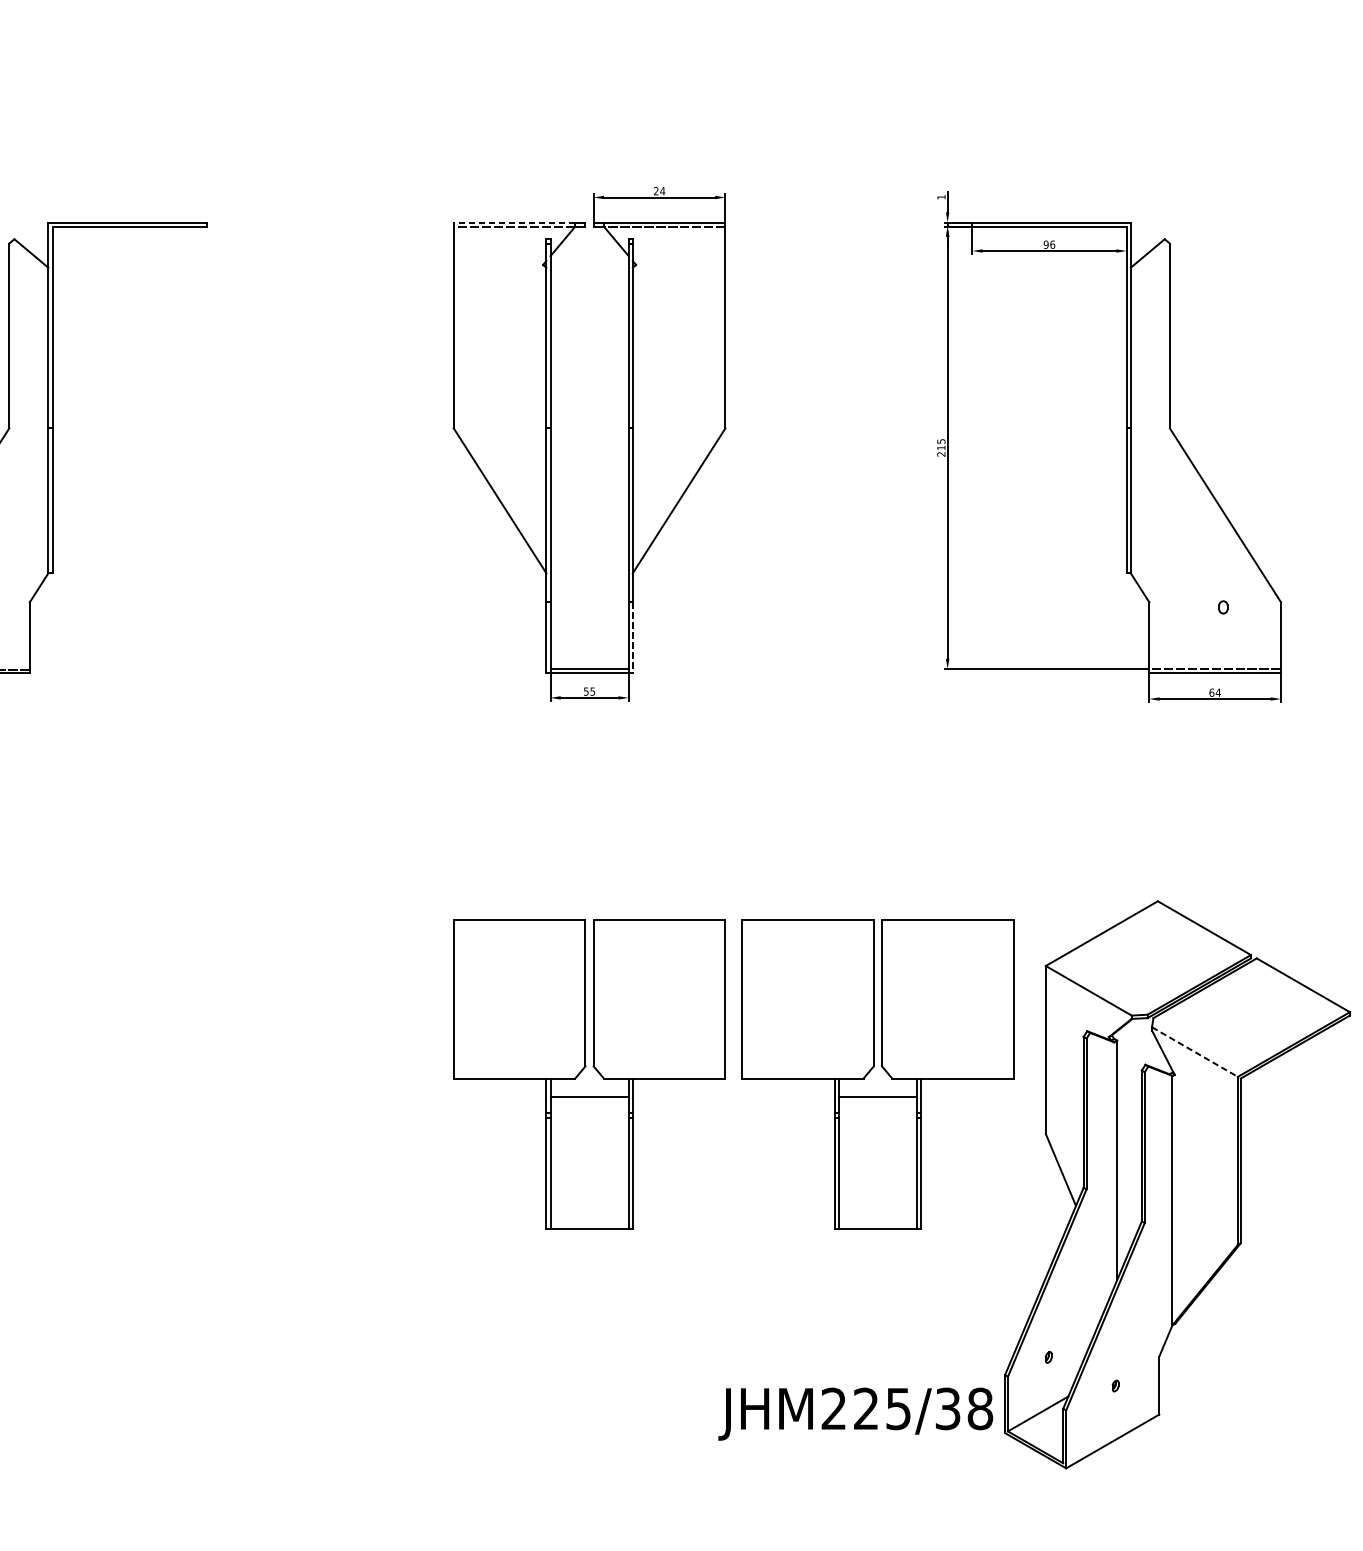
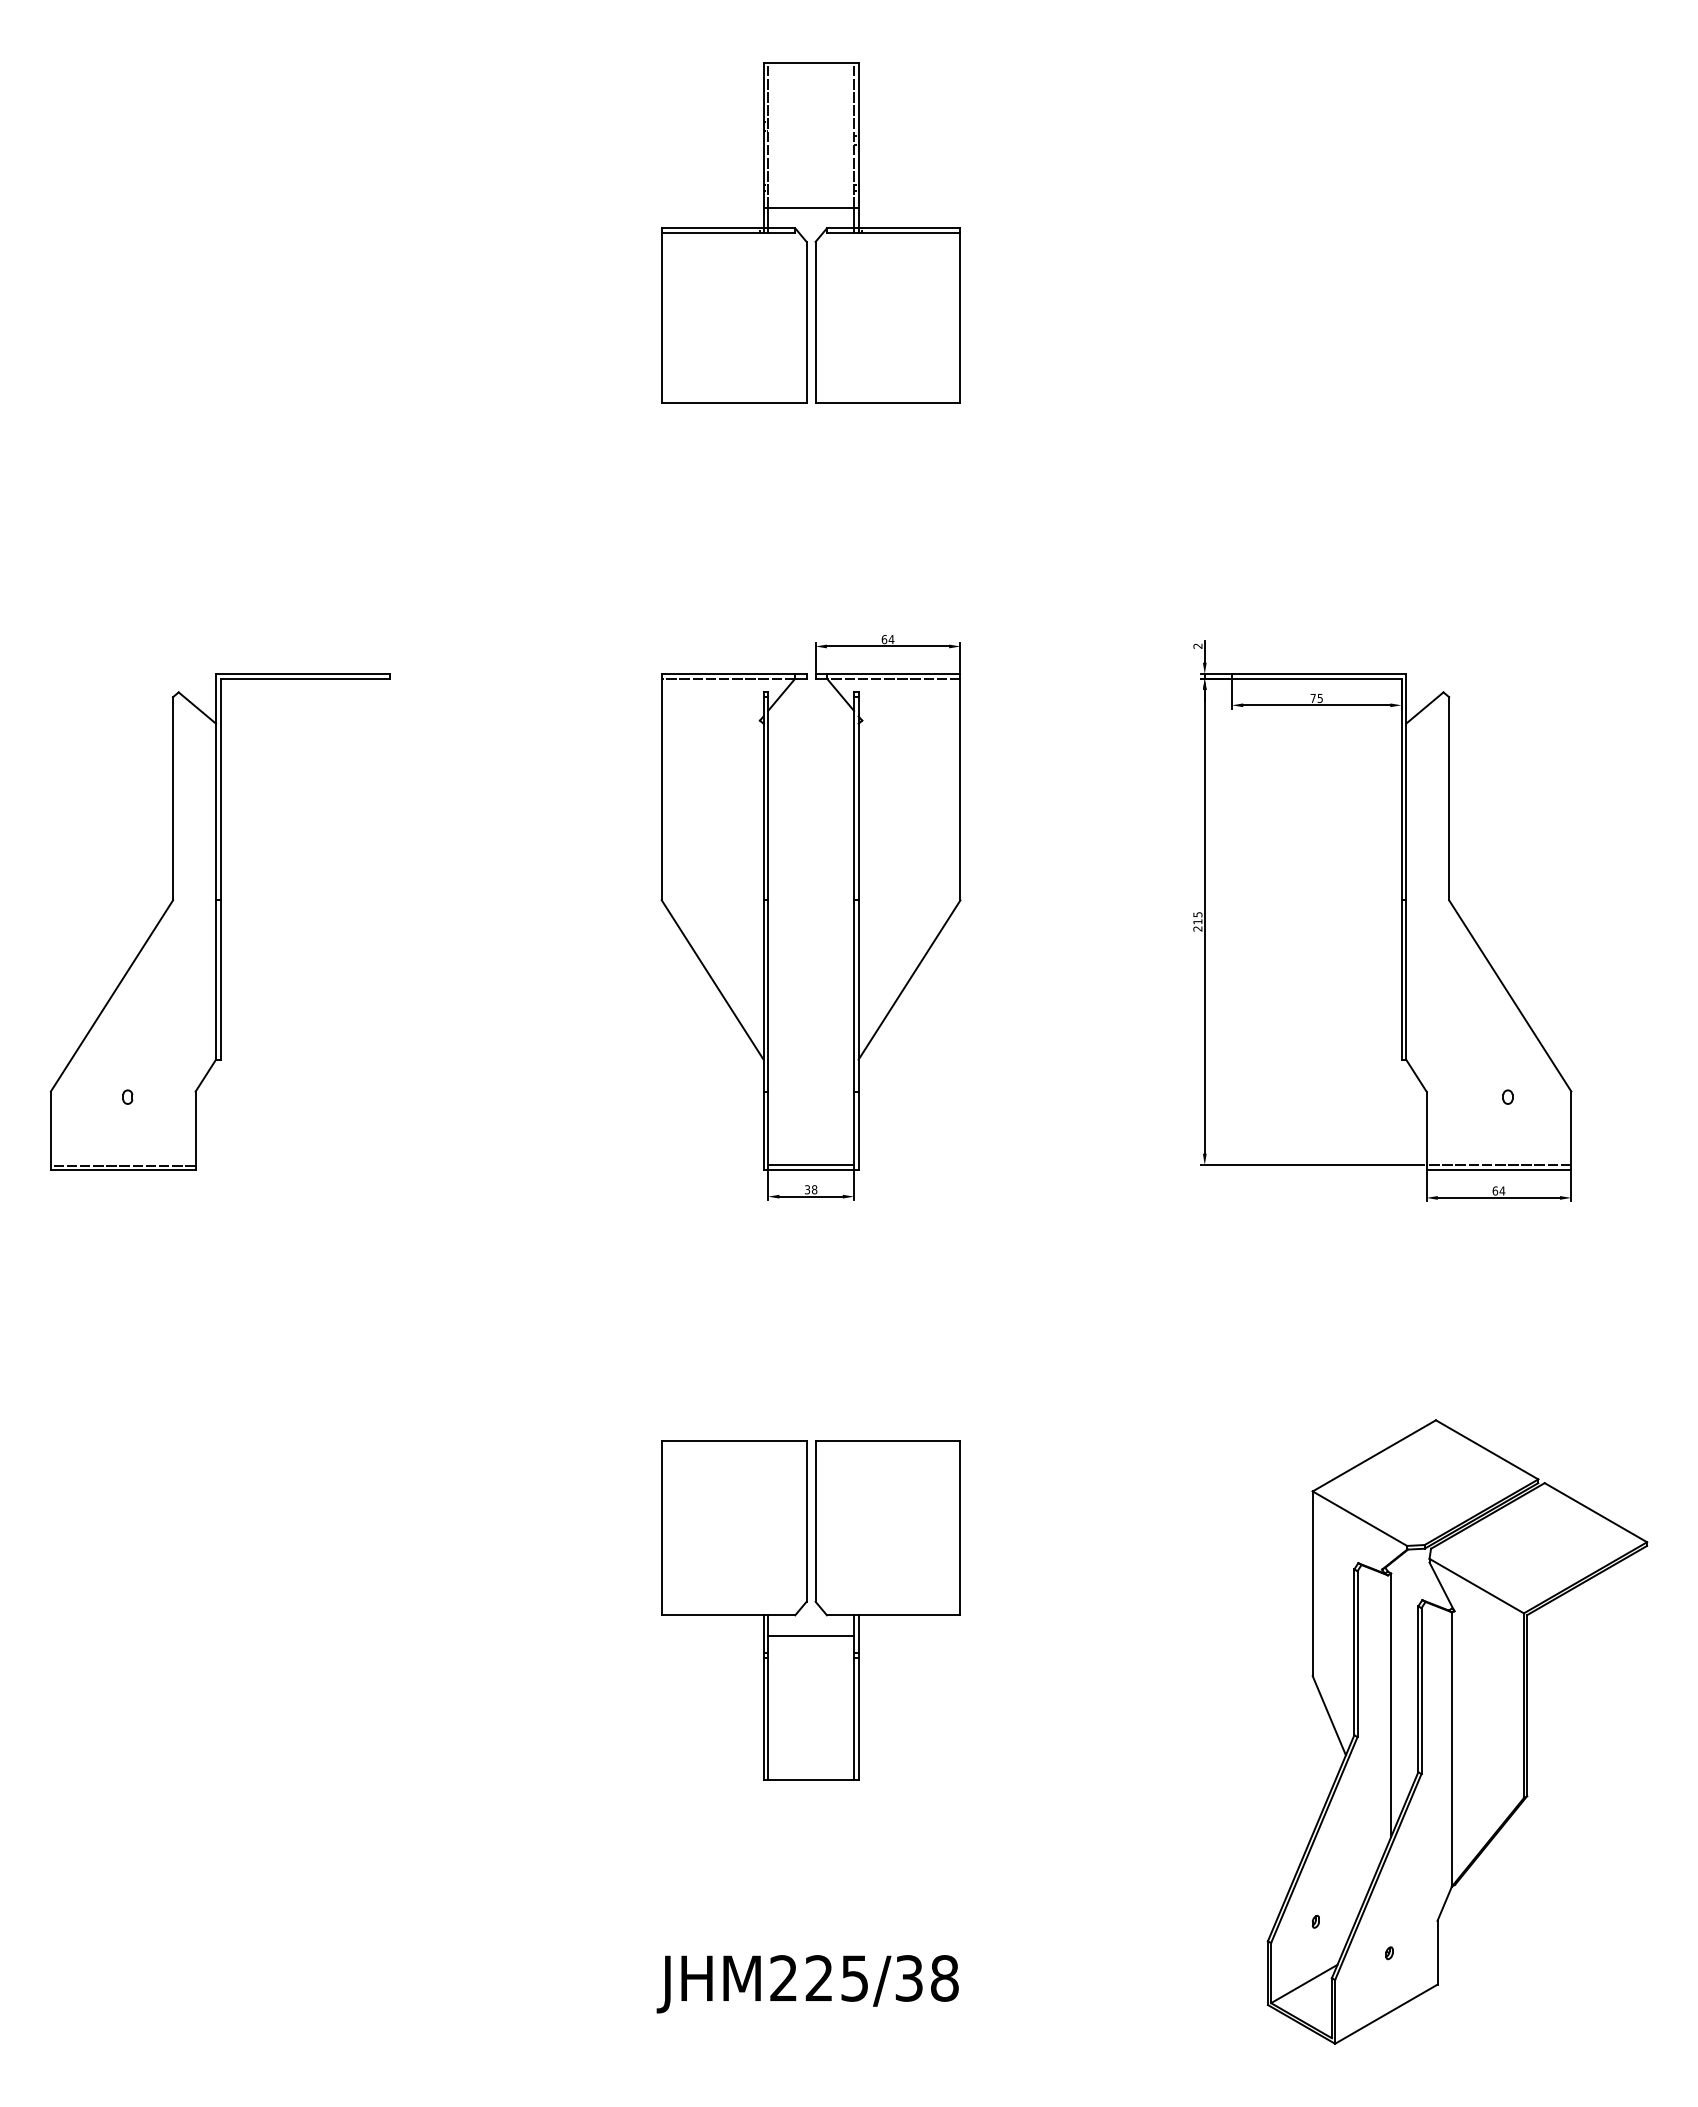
text: (656, 191) -> (884, 639), 24 -> 64
text: (941, 196) -> (1197, 645), 1 -> 2
line: (514, 222) -> (728, 674), dashed -> solid
text: (1049, 244) -> (1316, 698), 96 -> 75
line: (632, 638) -> (858, 1131), dashed -> solid
text: (589, 691) -> (811, 1189), 55 -> 38
line: (1195, 1052) -> (1477, 1586), dashed -> solid
part: (870, 1071) -> (1120, 1607), removed
text: (855, 1414) -> (807, 1984), moved

